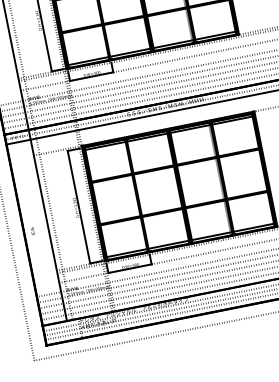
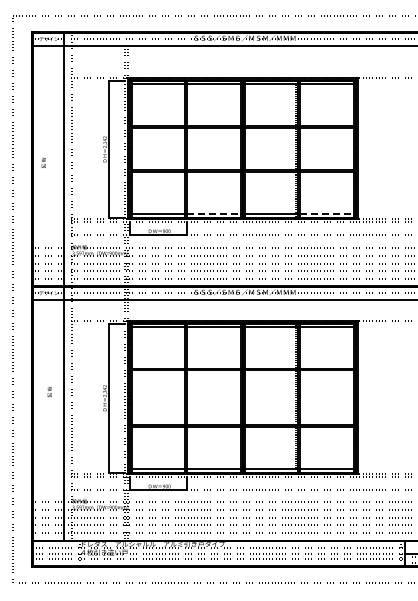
line: (215, 35) -> (327, 213), solid -> dashed
line: (130, 52) -> (214, 213), solid -> dashed
text: (32, 230) -> (49, 391), moved

